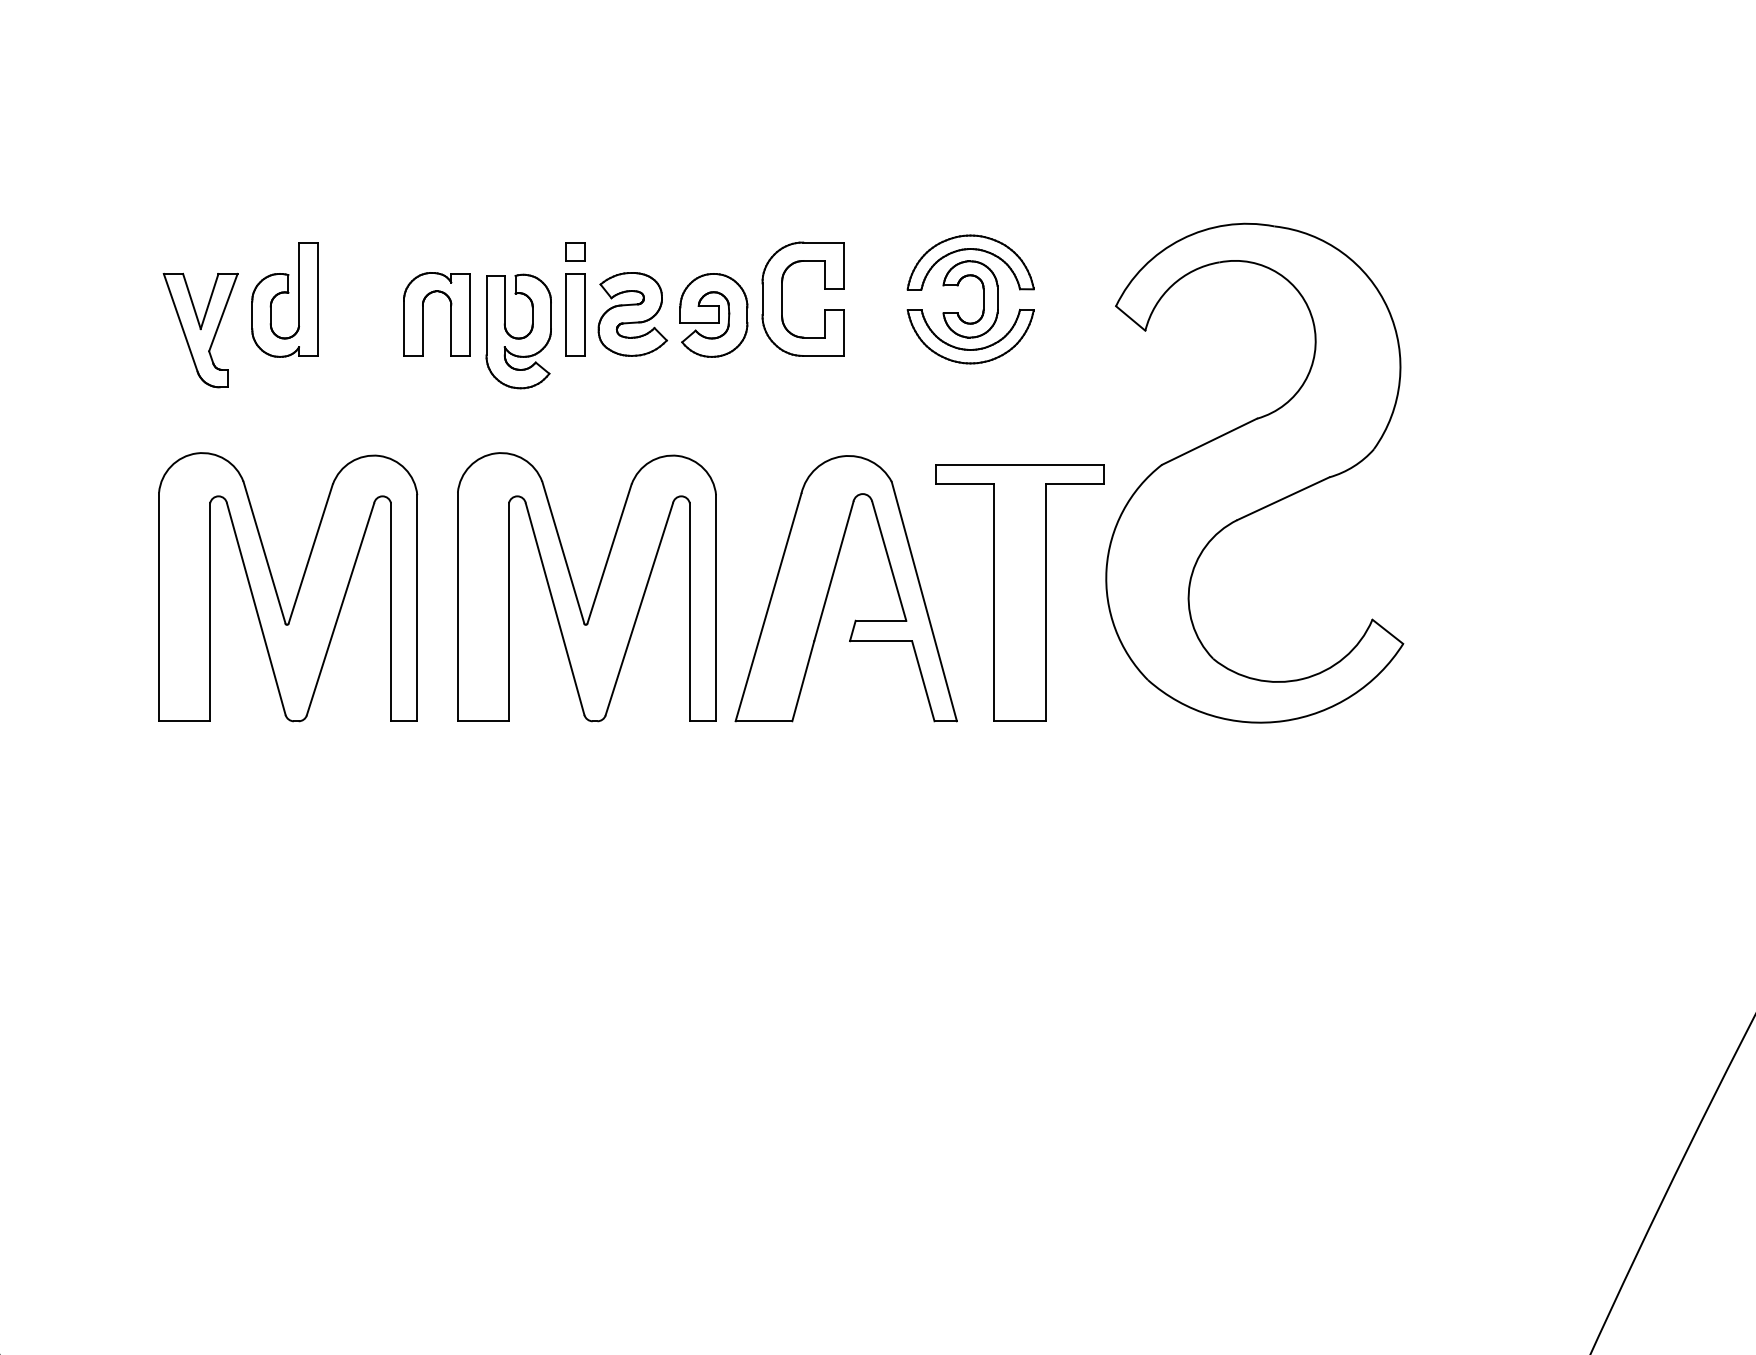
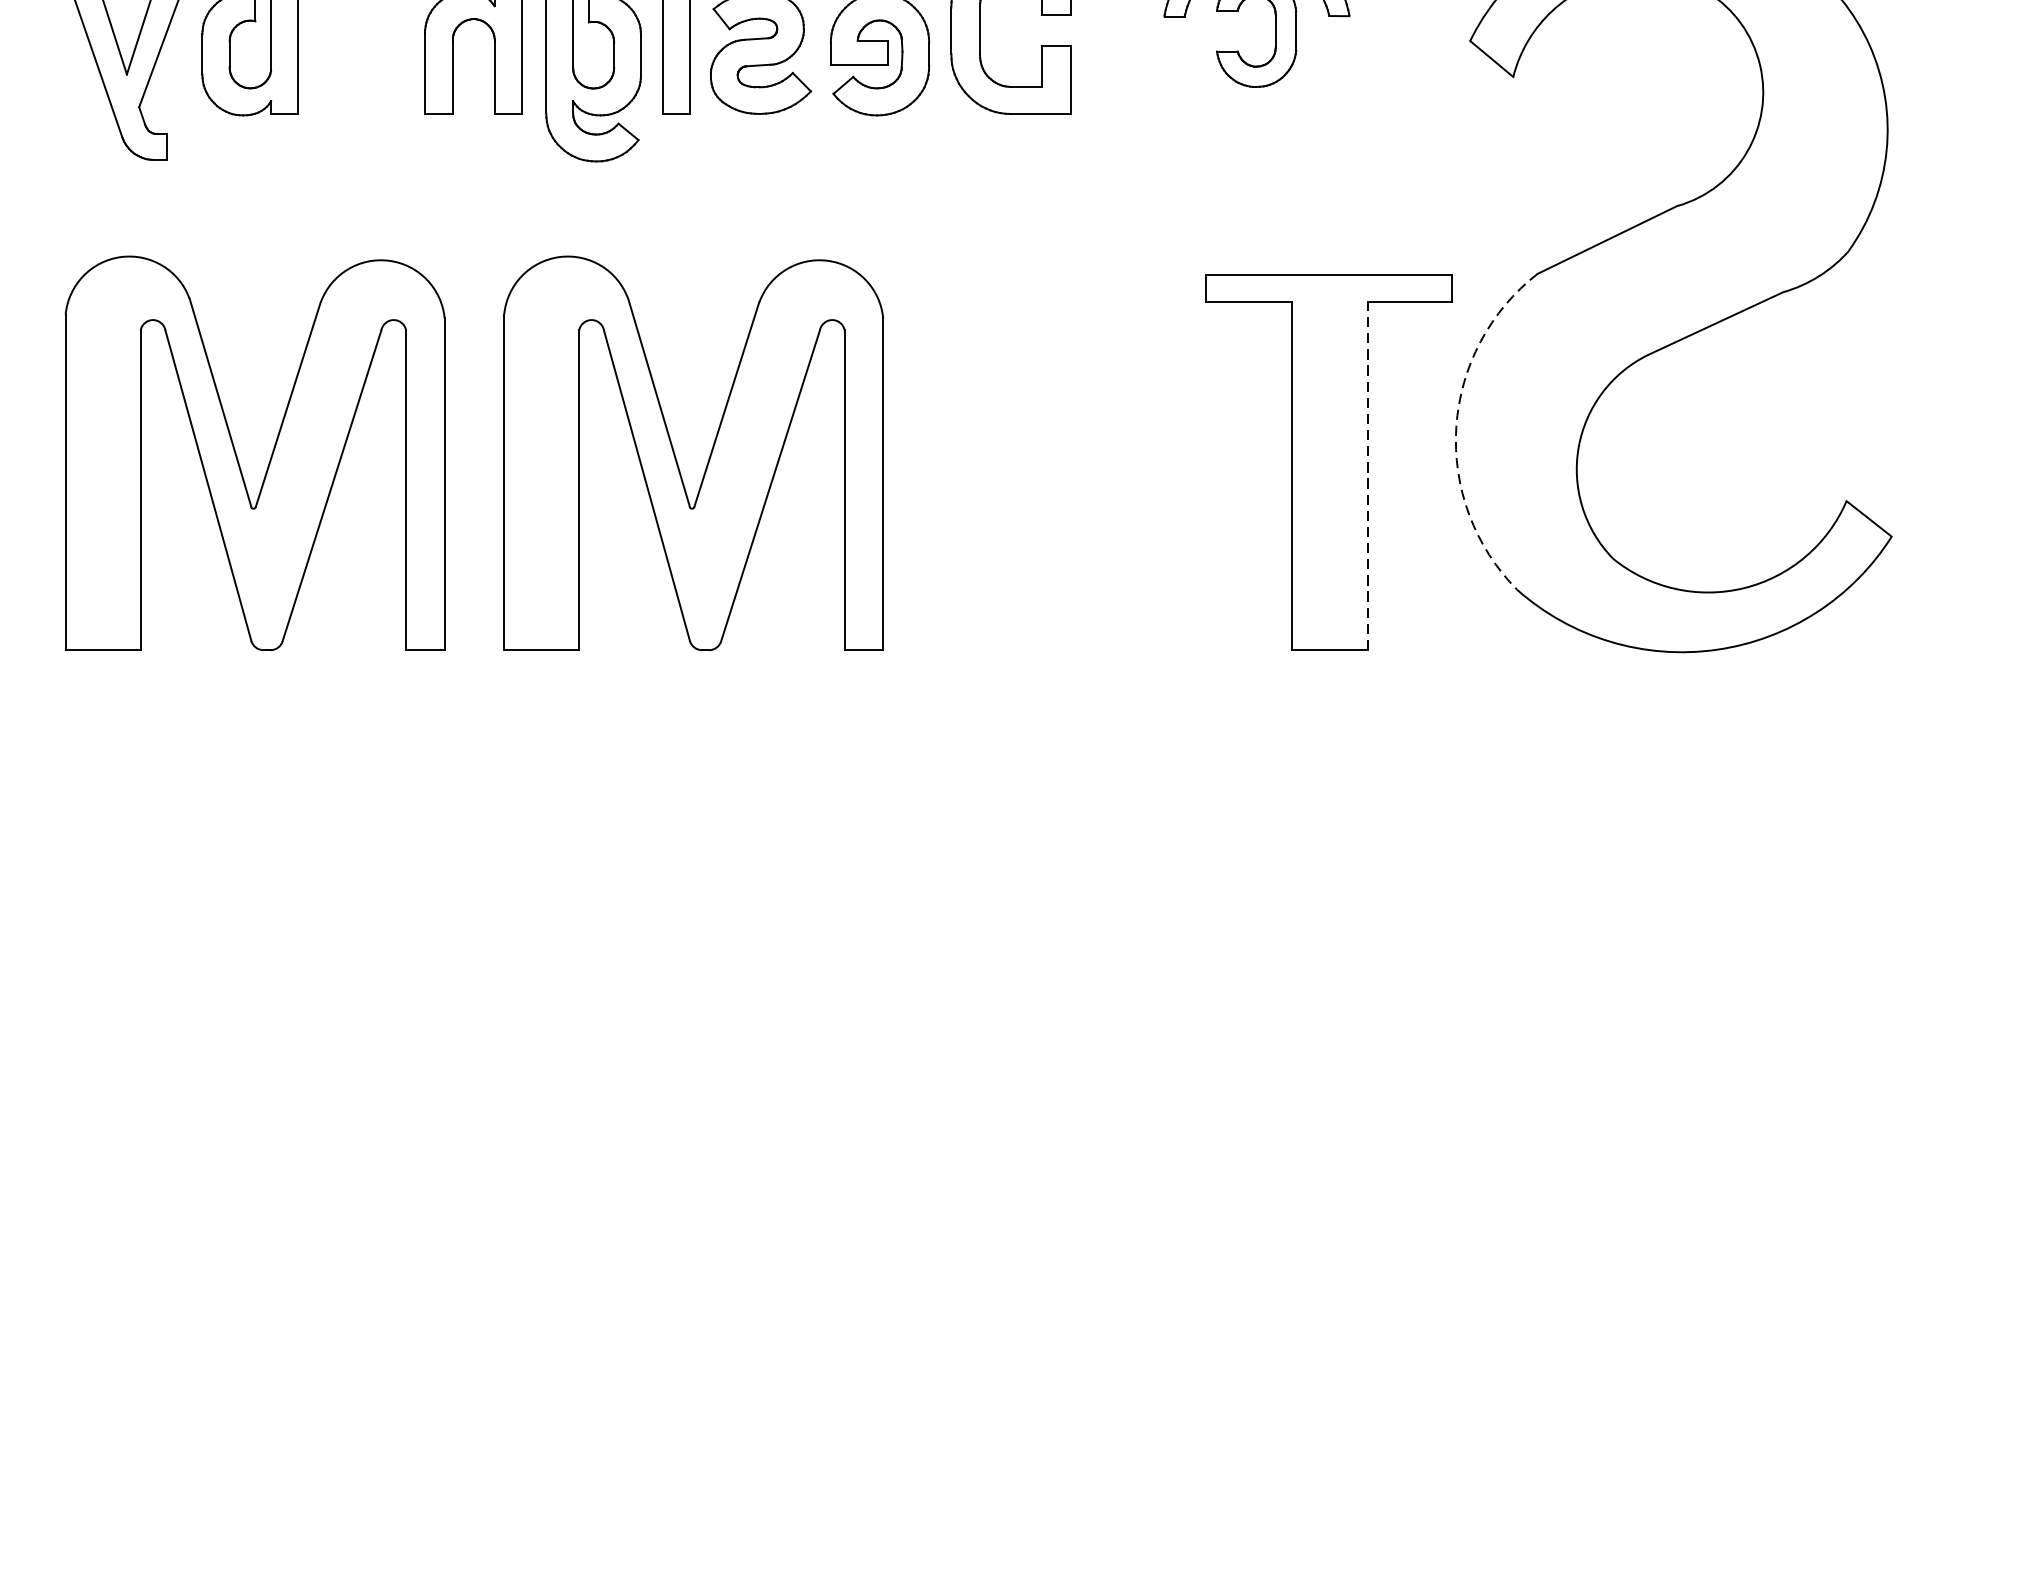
part: (967, 348) -> (1252, 103), removed
arc: (1106, 569) -> (1456, 427), solid -> dashed
part: (831, 584) -> (1052, 449), removed
line: (1046, 602) -> (1368, 475), solid -> dashed

